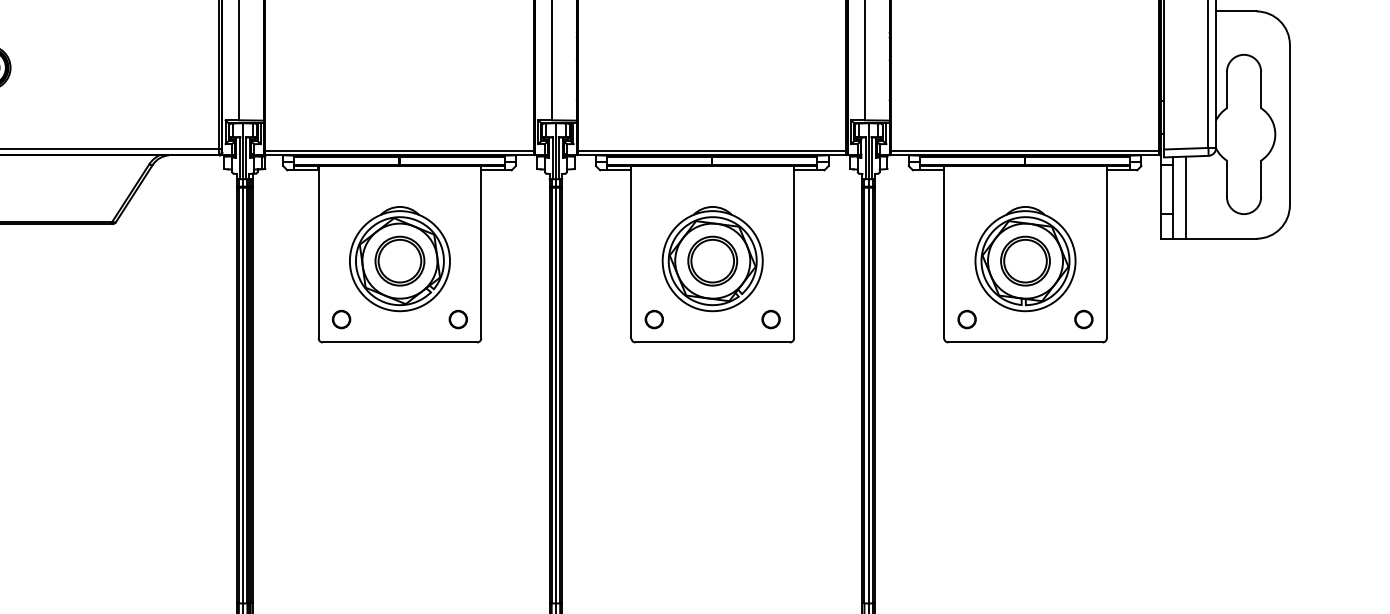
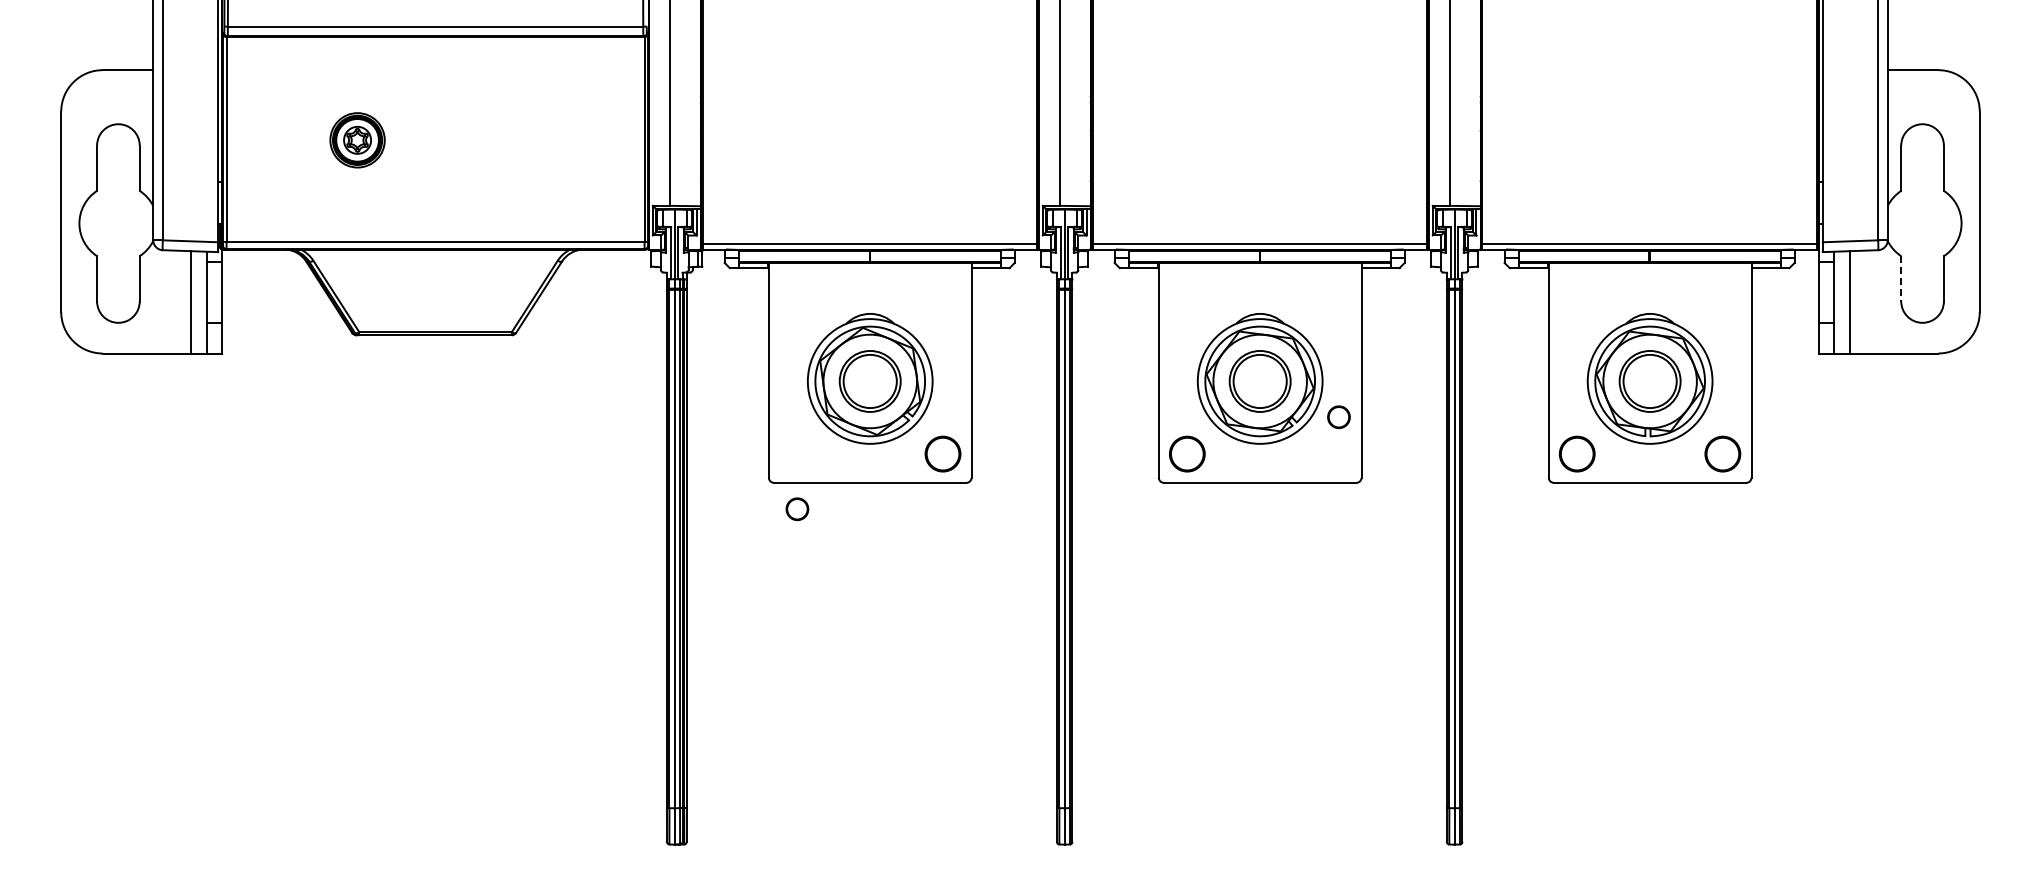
line: (1227, 178) -> (1901, 278), solid -> dashed
part: (341, 319) -> (797, 509), moved
part: (457, 319) -> (942, 454), size x1.6
part: (654, 319) -> (1187, 454), size x1.6
part: (770, 319) -> (1338, 417), moved
part: (967, 319) -> (1577, 454), size x1.6
part: (1083, 319) -> (1722, 454), size x1.6

